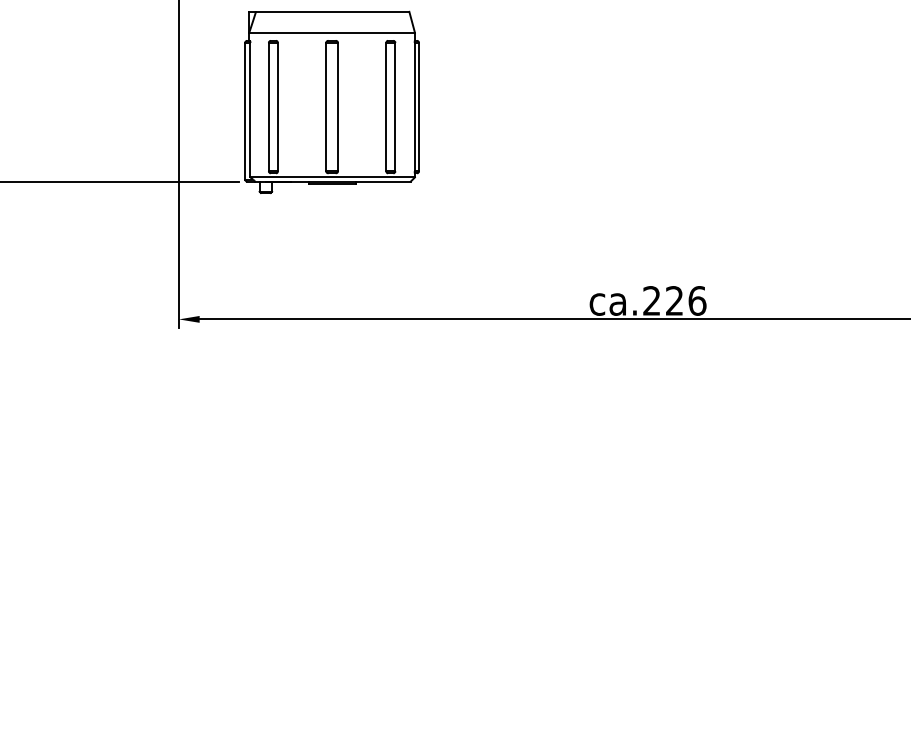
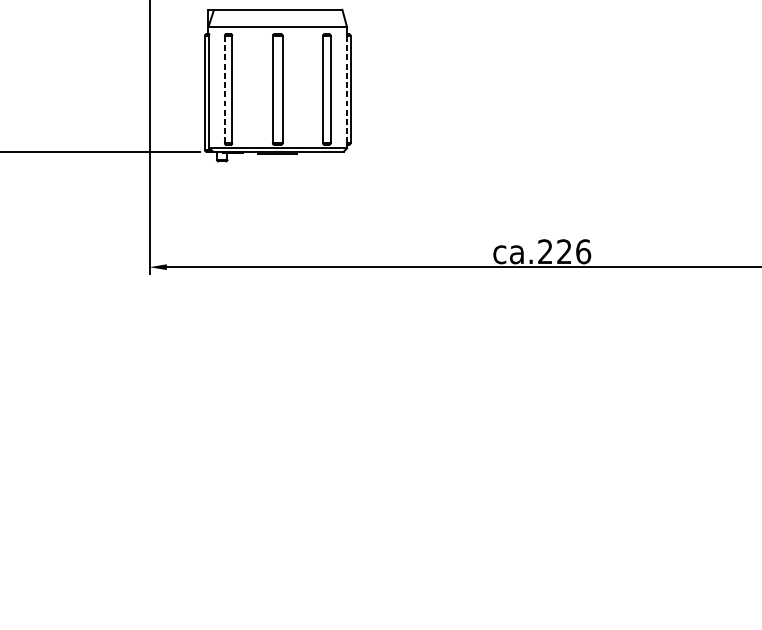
line: (268, 106) -> (224, 89), solid -> dashed
line: (414, 106) -> (346, 89), solid -> dashed

